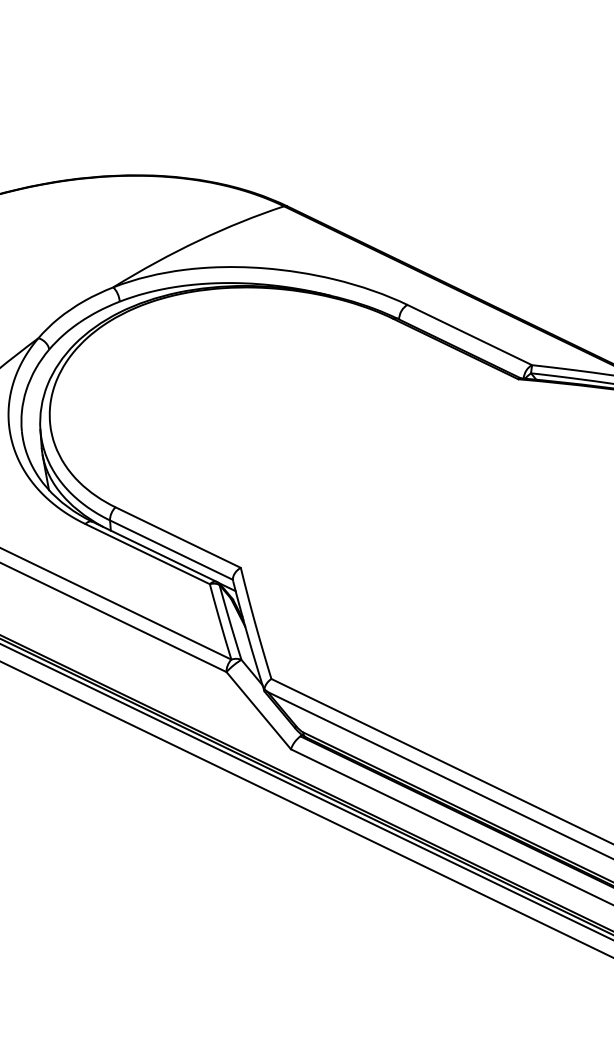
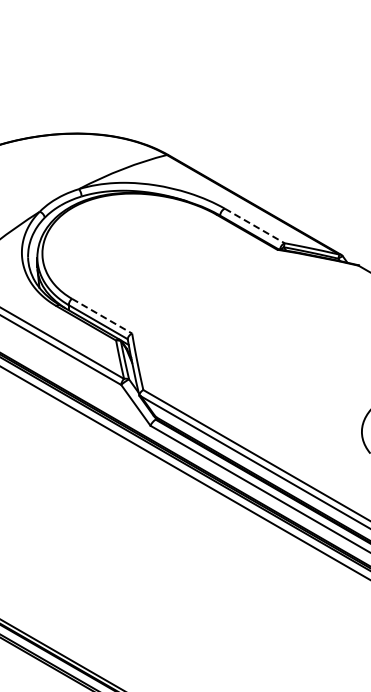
line: (469, 334) -> (254, 225), solid -> dashed
line: (179, 538) -> (102, 316), solid -> dashed

